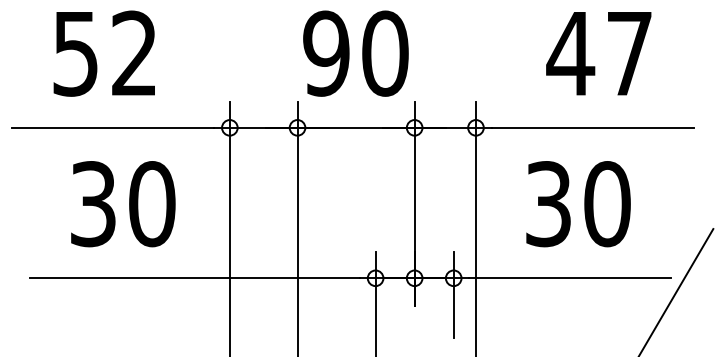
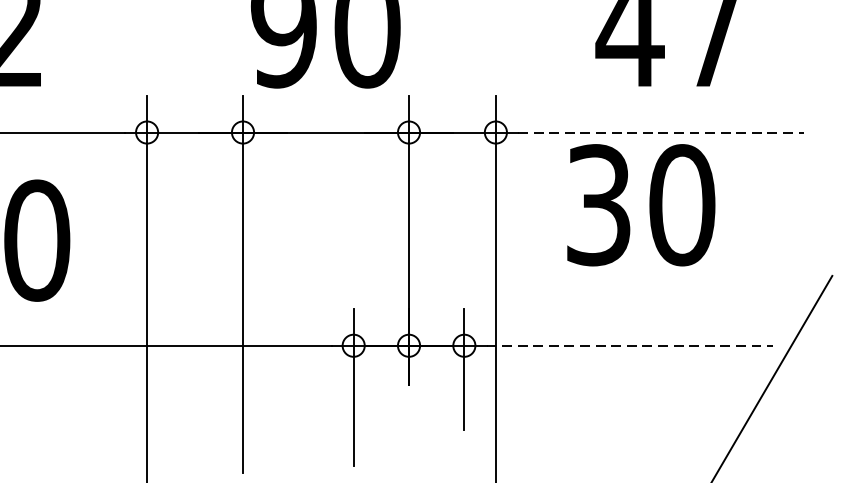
line: (593, 127) -> (662, 132), solid -> dashed
text: (578, 204) -> (641, 205), moved
line: (570, 278) -> (629, 346), solid -> dashed

